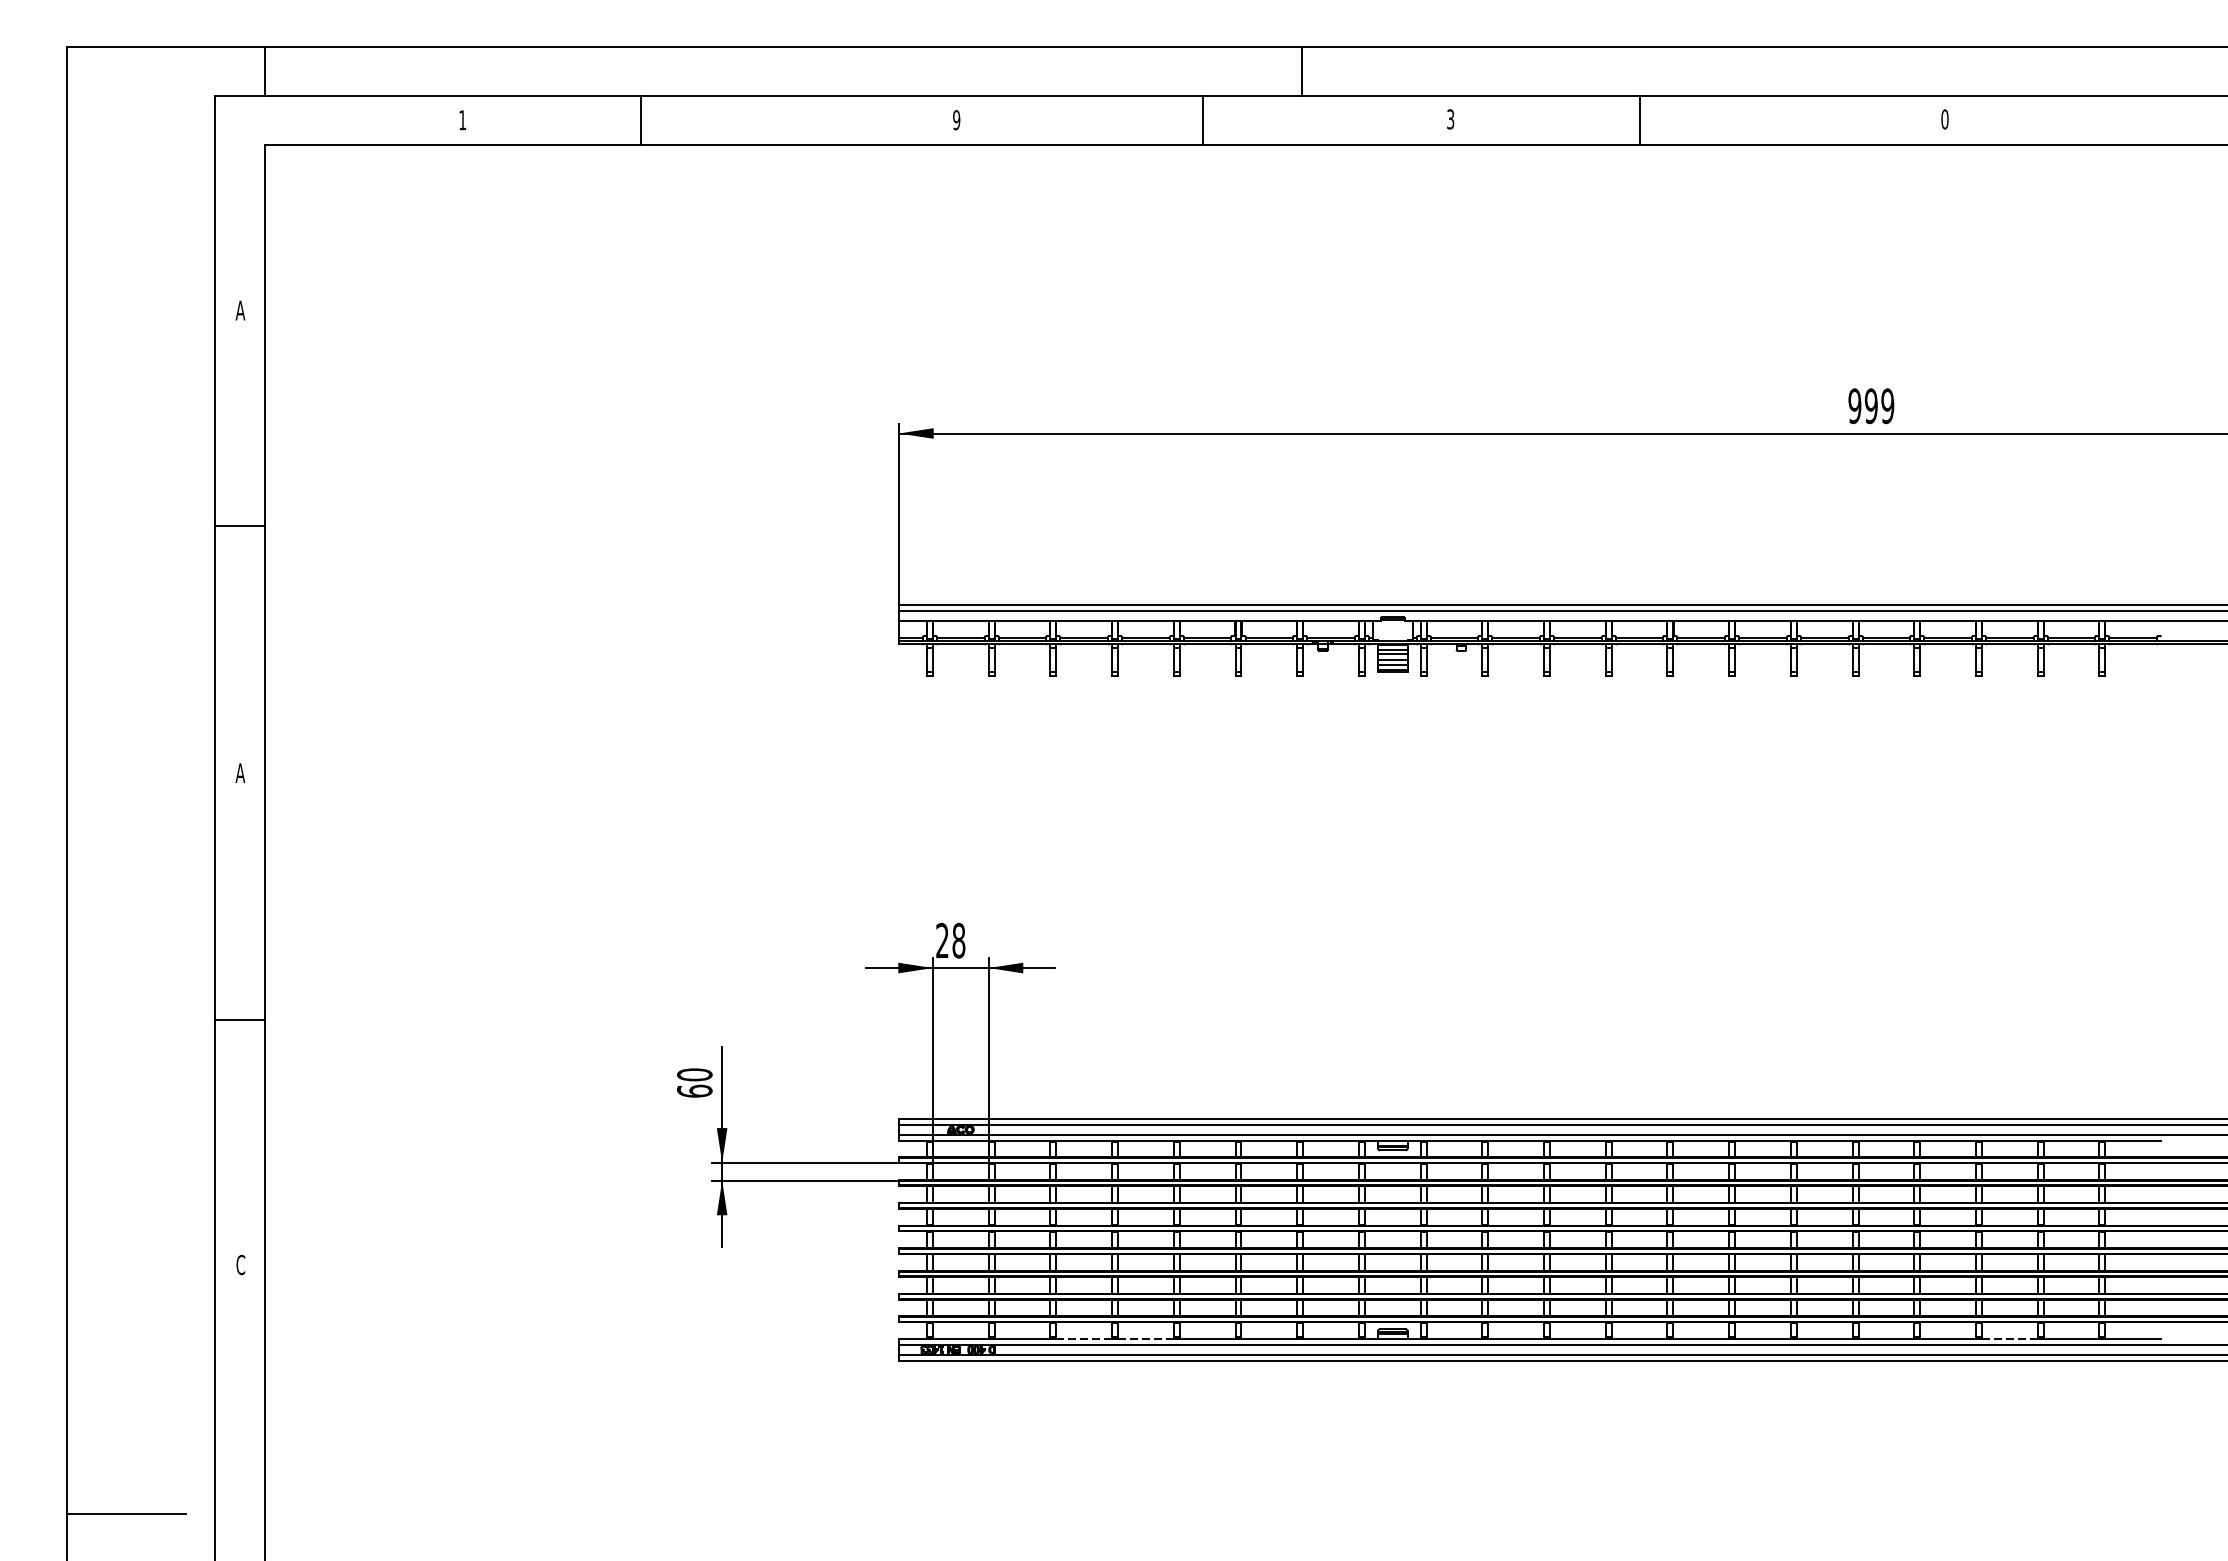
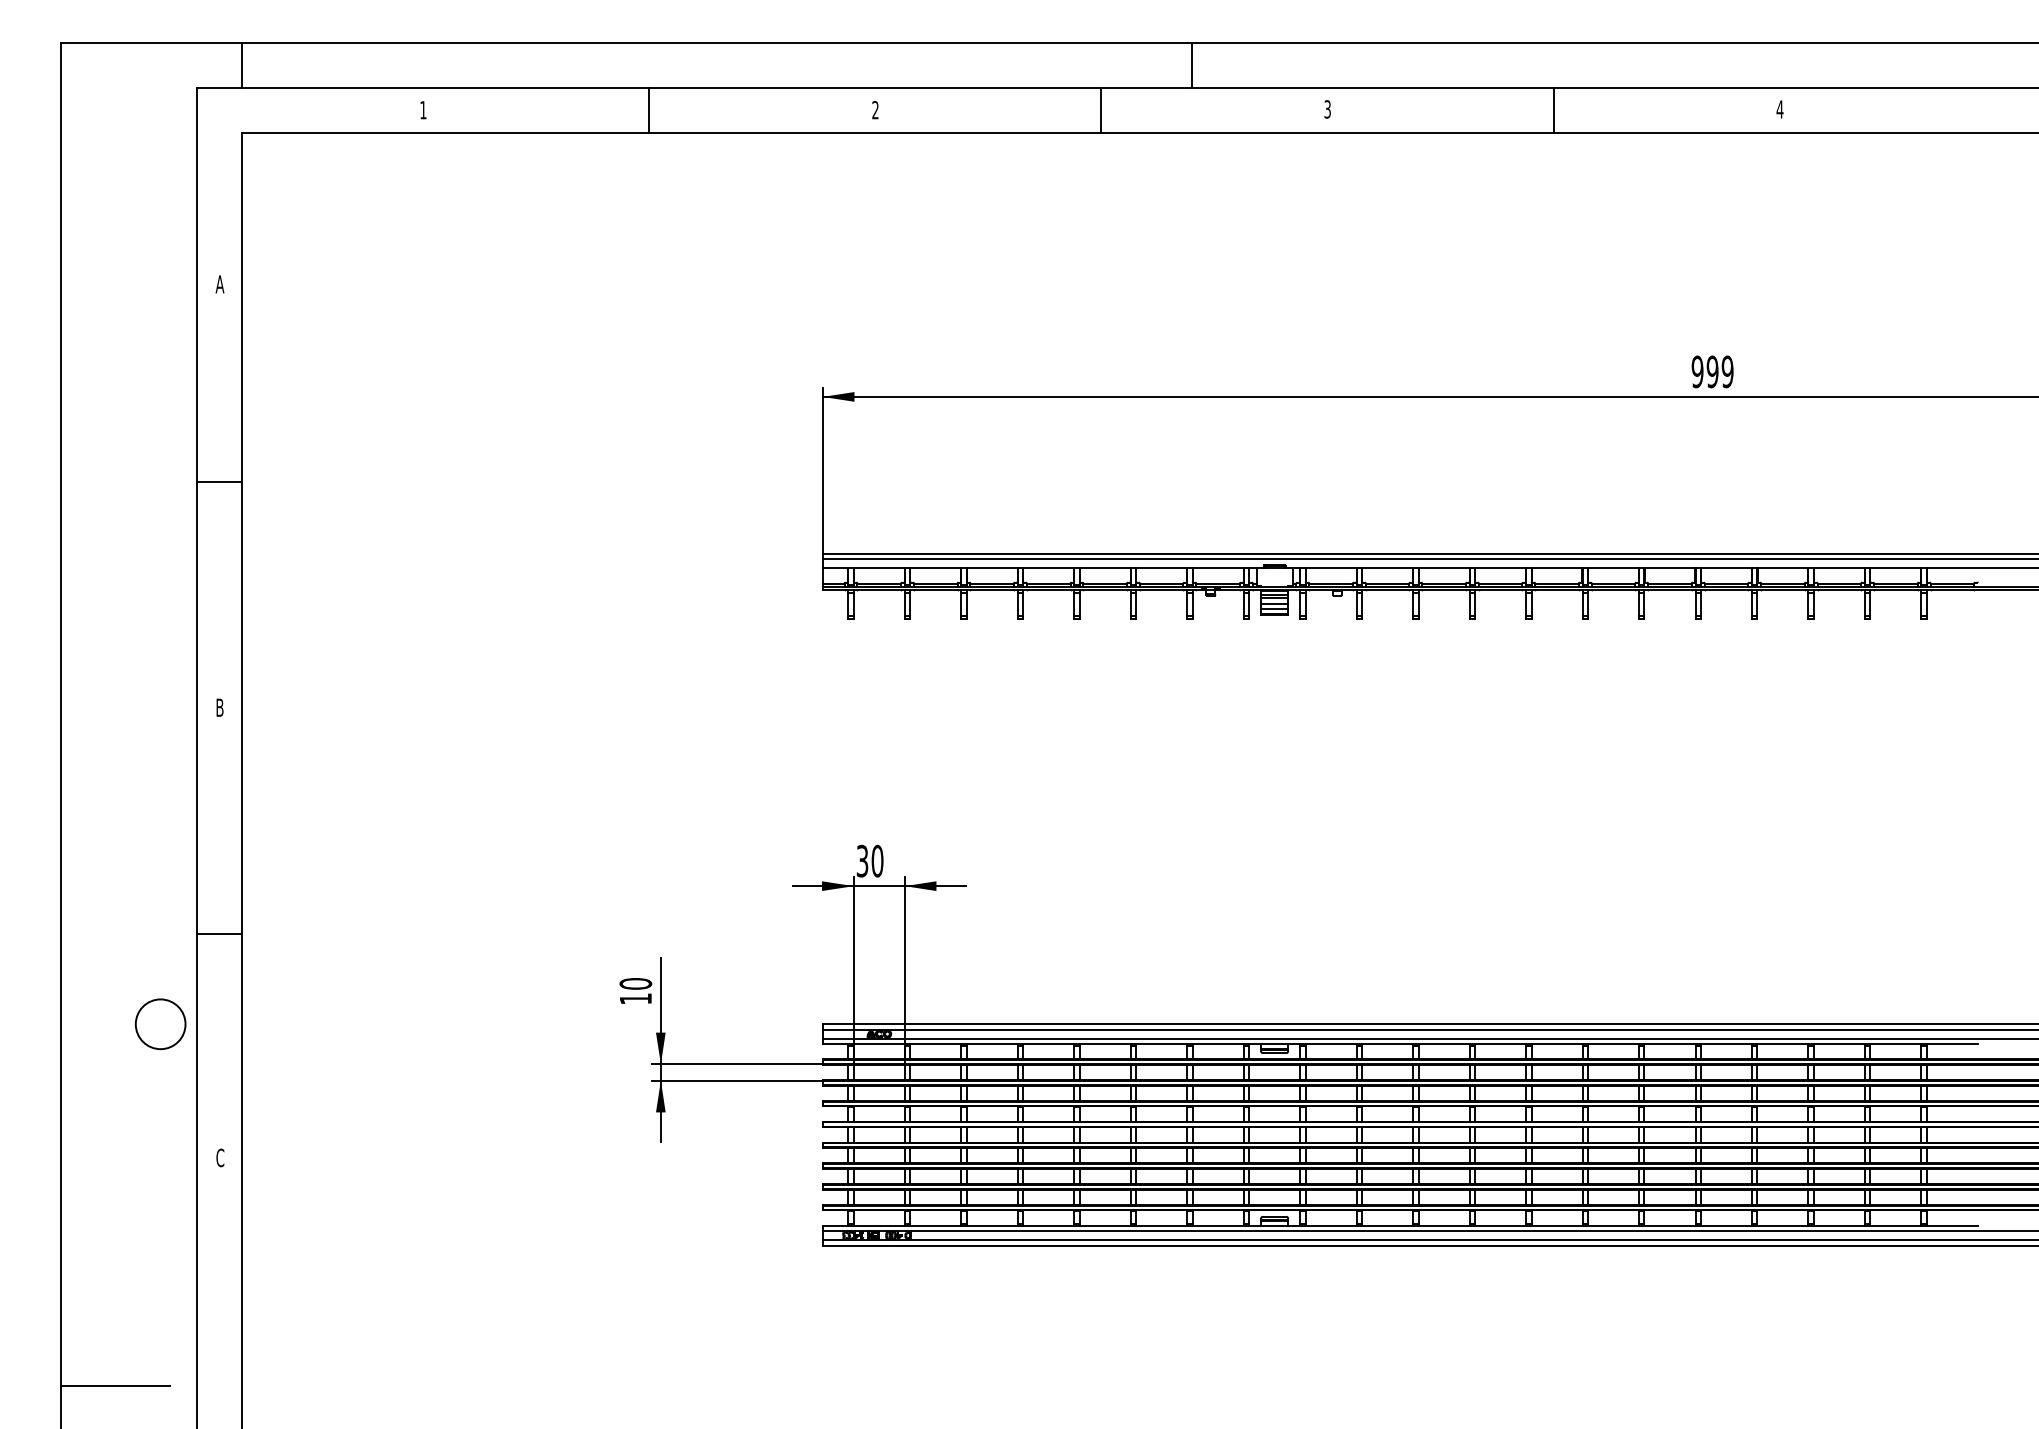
text: (1944, 119) -> (1779, 109), 0 -> 4
line: (640, 120) -> (649, 110), moved
text: (956, 120) -> (875, 110), 9 -> 2
line: (1639, 120) -> (1553, 110), moved
text: (239, 772) -> (219, 707), A -> B
text: (950, 941) -> (869, 861), 28 -> 30
text: (694, 1090) -> (635, 998), 60 -> 10
circle: (175, 1119) -> (160, 1024), added
line: (1084, 1338) -> (992, 1225), dashed -> solid
line: (1145, 1338) -> (1048, 1225), dashed -> solid
line: (2009, 1338) -> (1839, 1225), dashed -> solid

